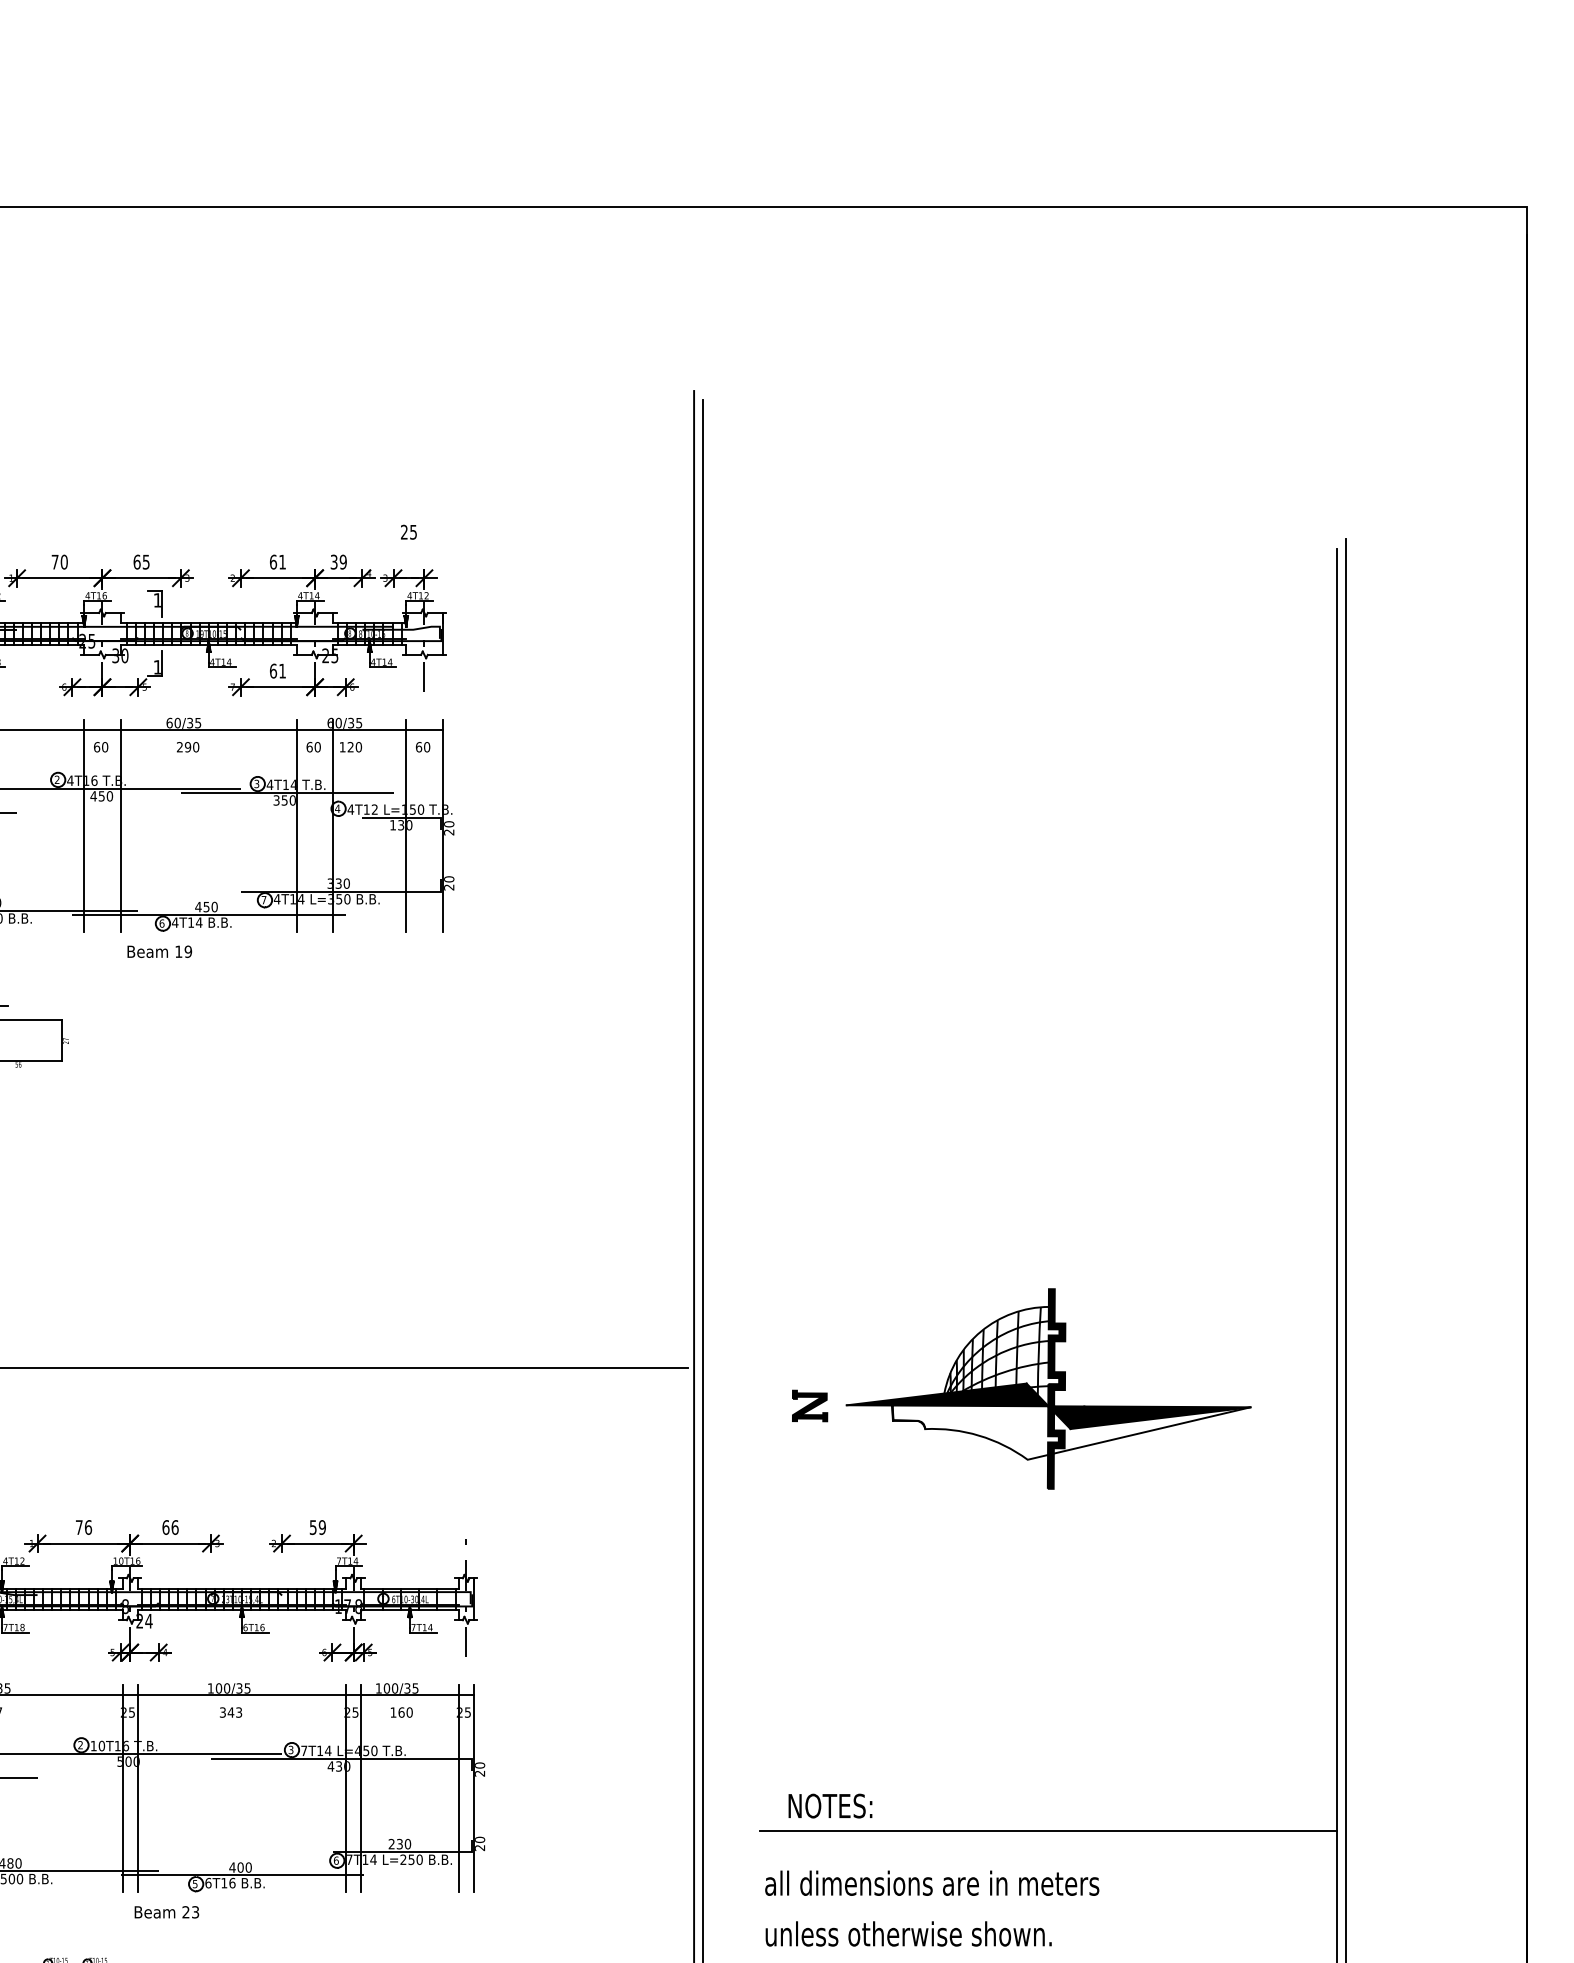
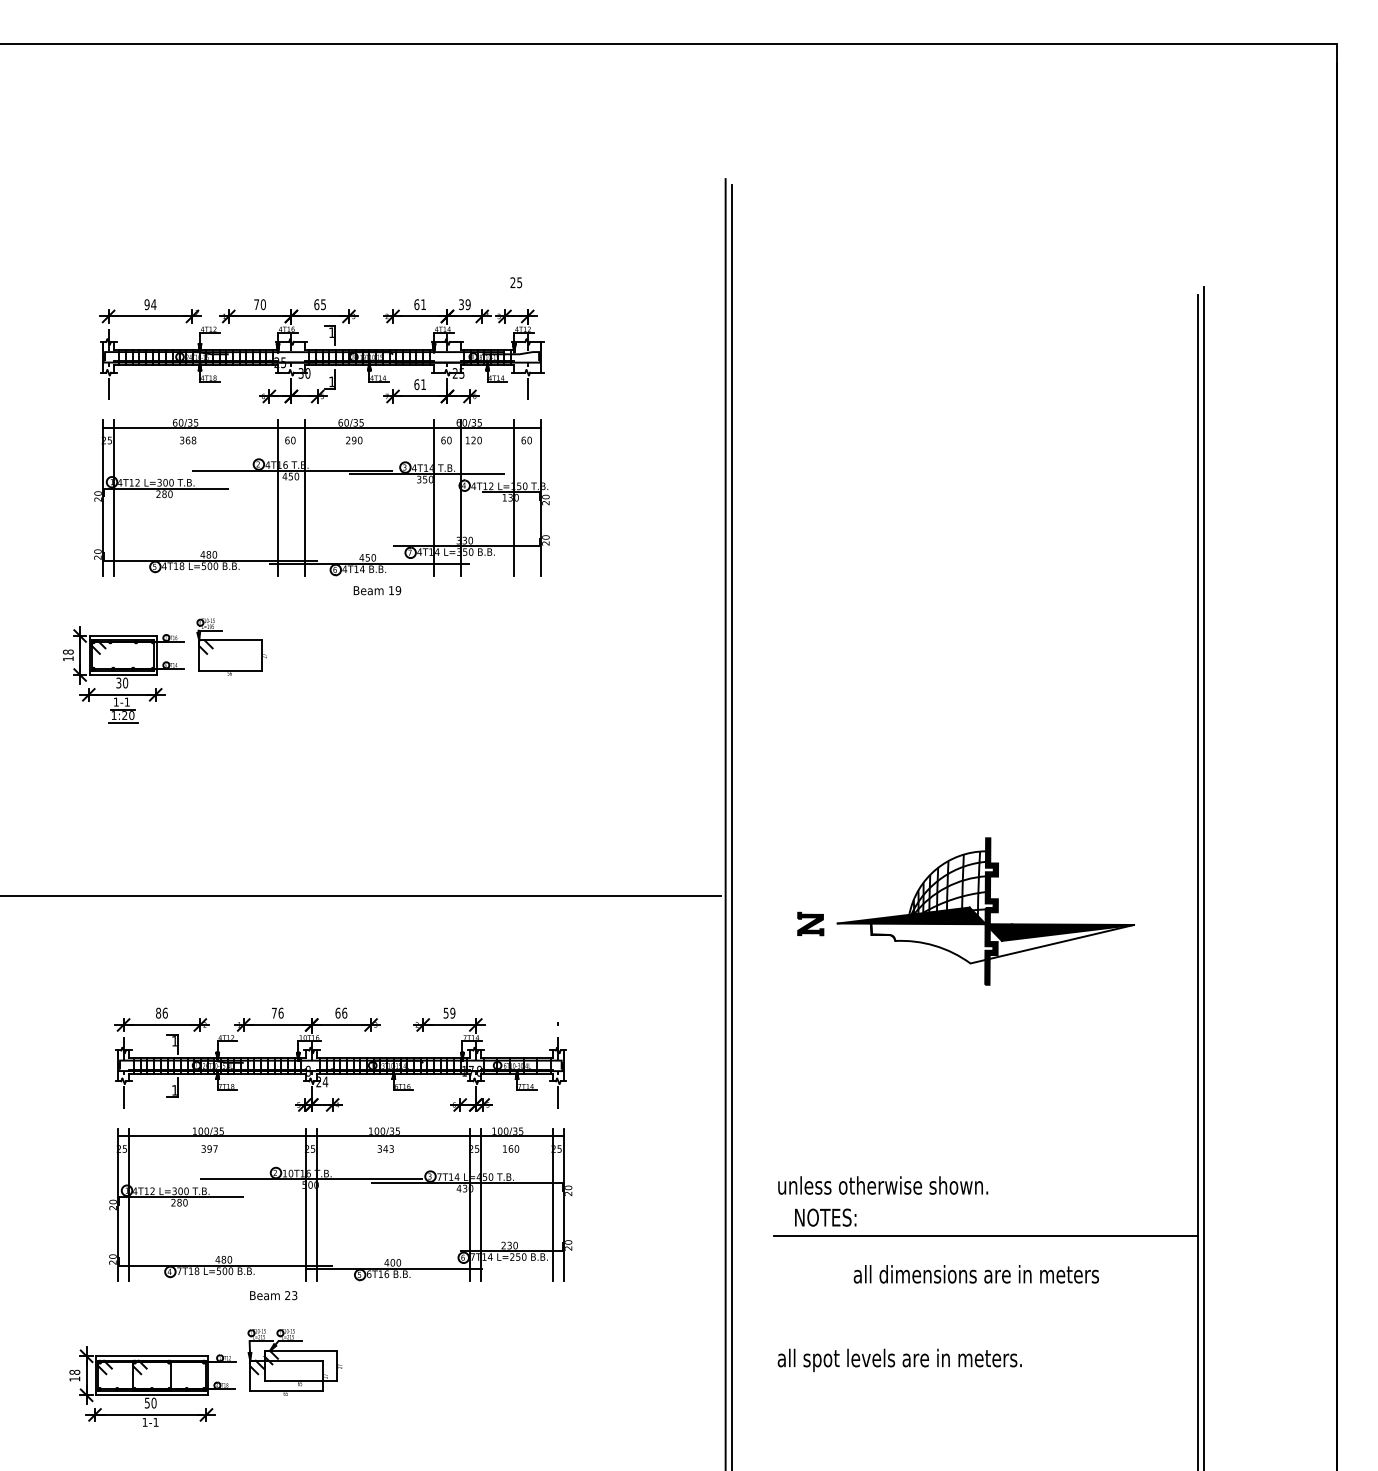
text: (159, 951) -> (377, 590), moved
text: (930, 1883) -> (975, 1274), moved
text: (166, 1912) -> (273, 1295), moved
text: (909, 1933) -> (883, 1185), moved

